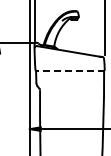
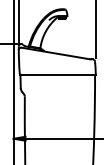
line: (69, 70) -> (57, 74), dashed -> solid

